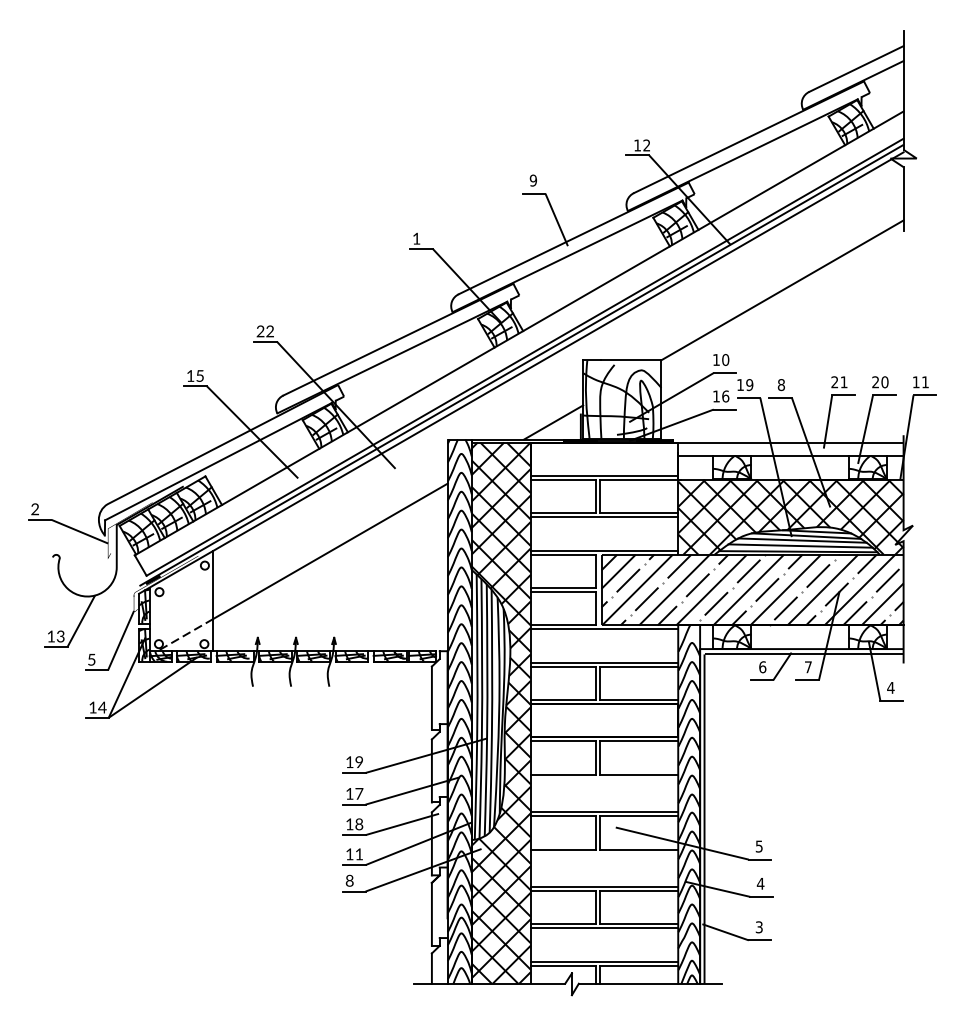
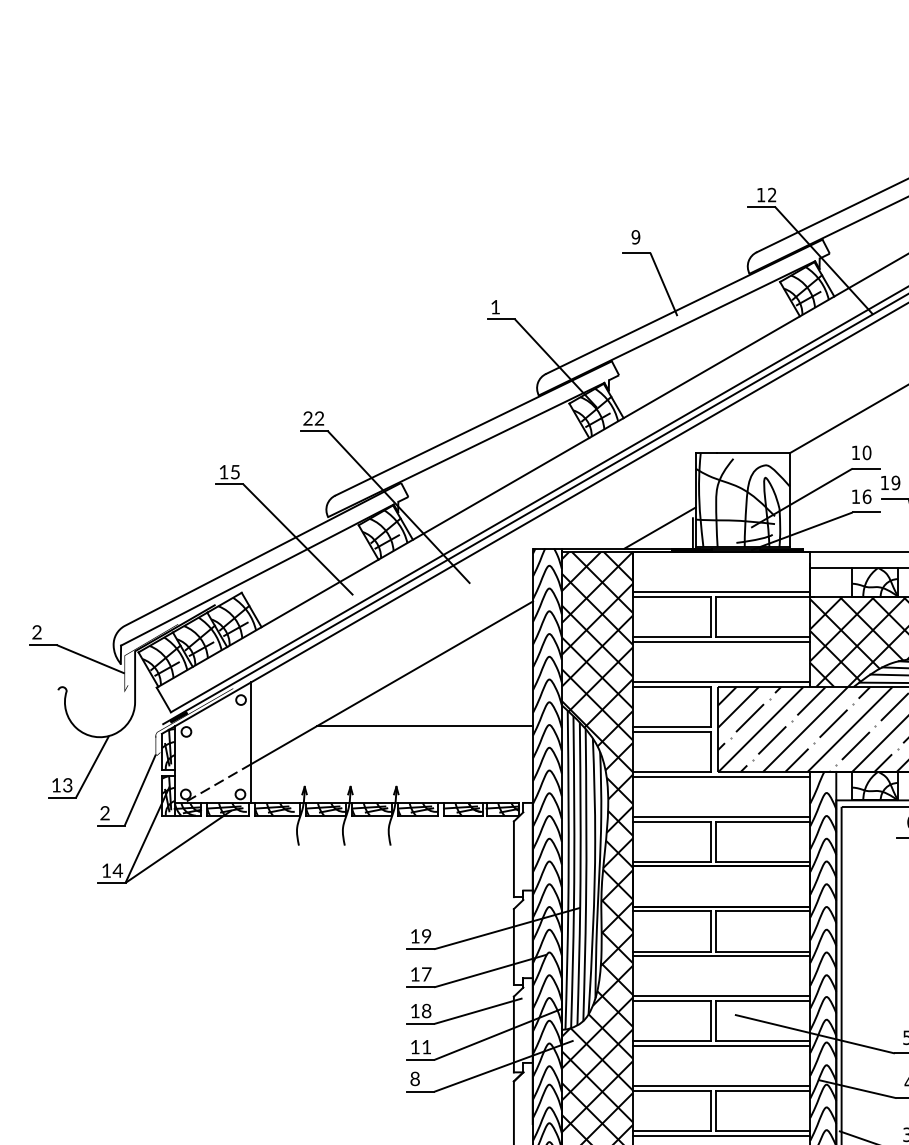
line: (357, 587) -> (424, 726), added
text: (91, 659) -> (104, 812), 5 -> 2
line: (604, 778) -> (721, 955), added
line: (604, 853) -> (721, 1046), added

